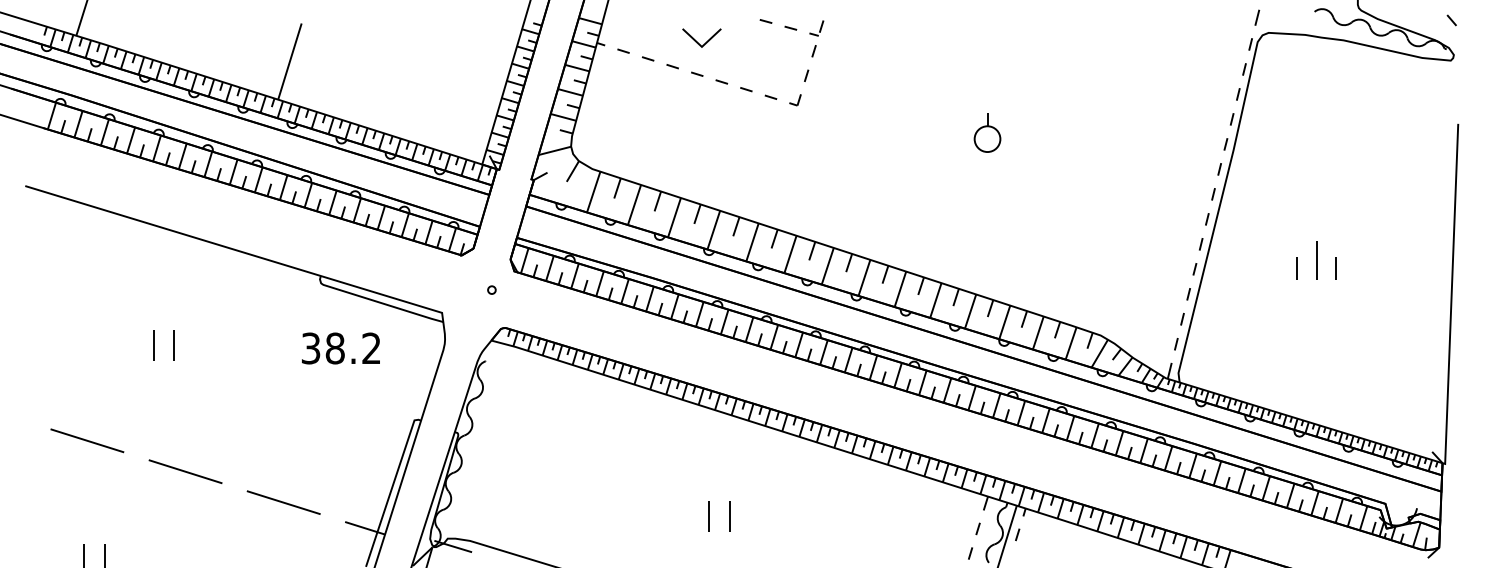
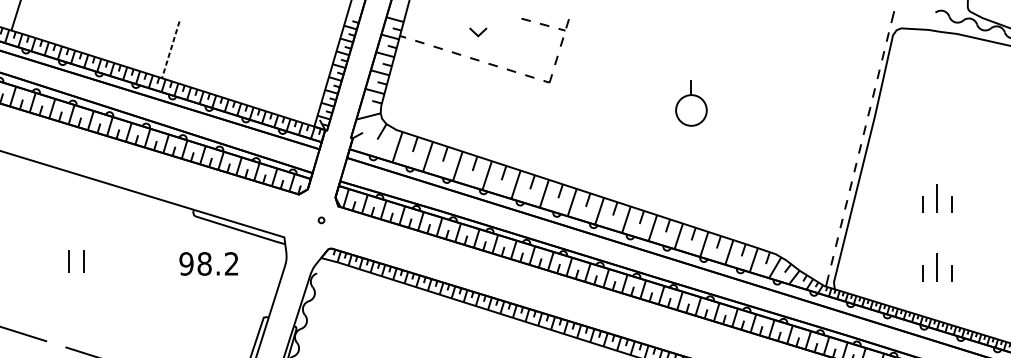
part: (701, 37) -> (477, 31), size x0.6
line: (289, 61) -> (170, 49), solid -> dashed
part: (987, 132) -> (691, 102), size x1.6
text: (310, 348) -> (186, 263), 38.2 -> 98.2
part: (1316, 353) -> (936, 267), added

